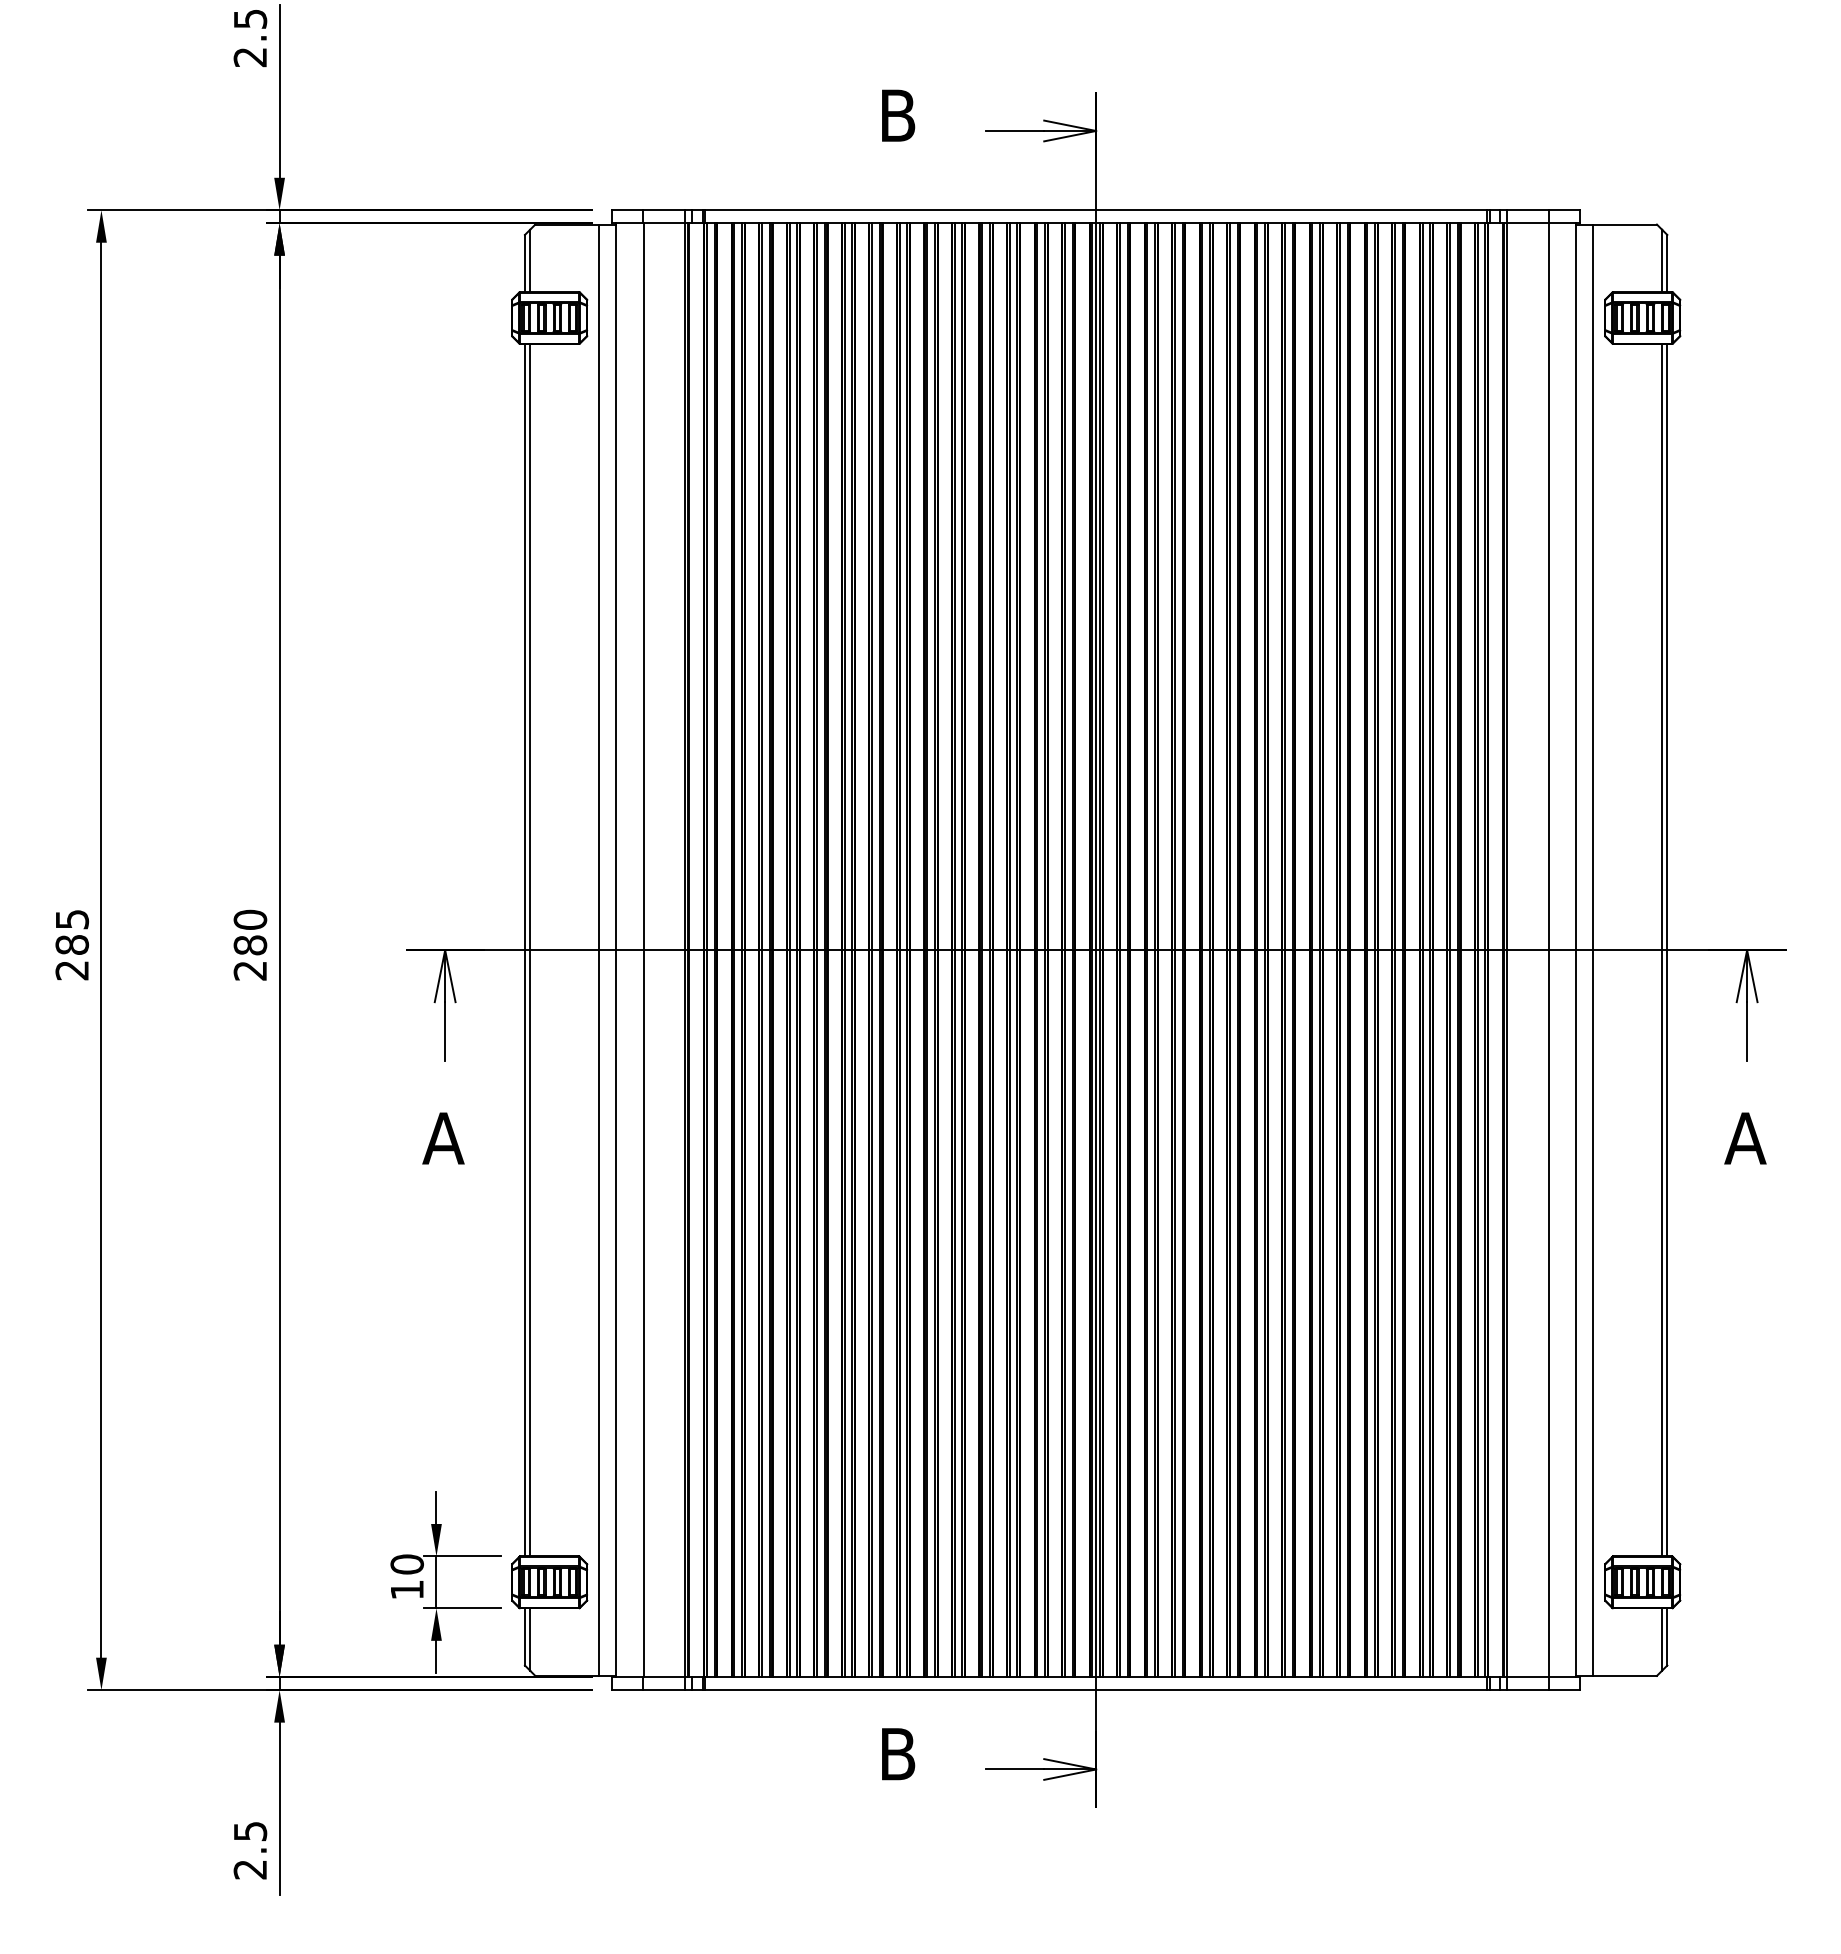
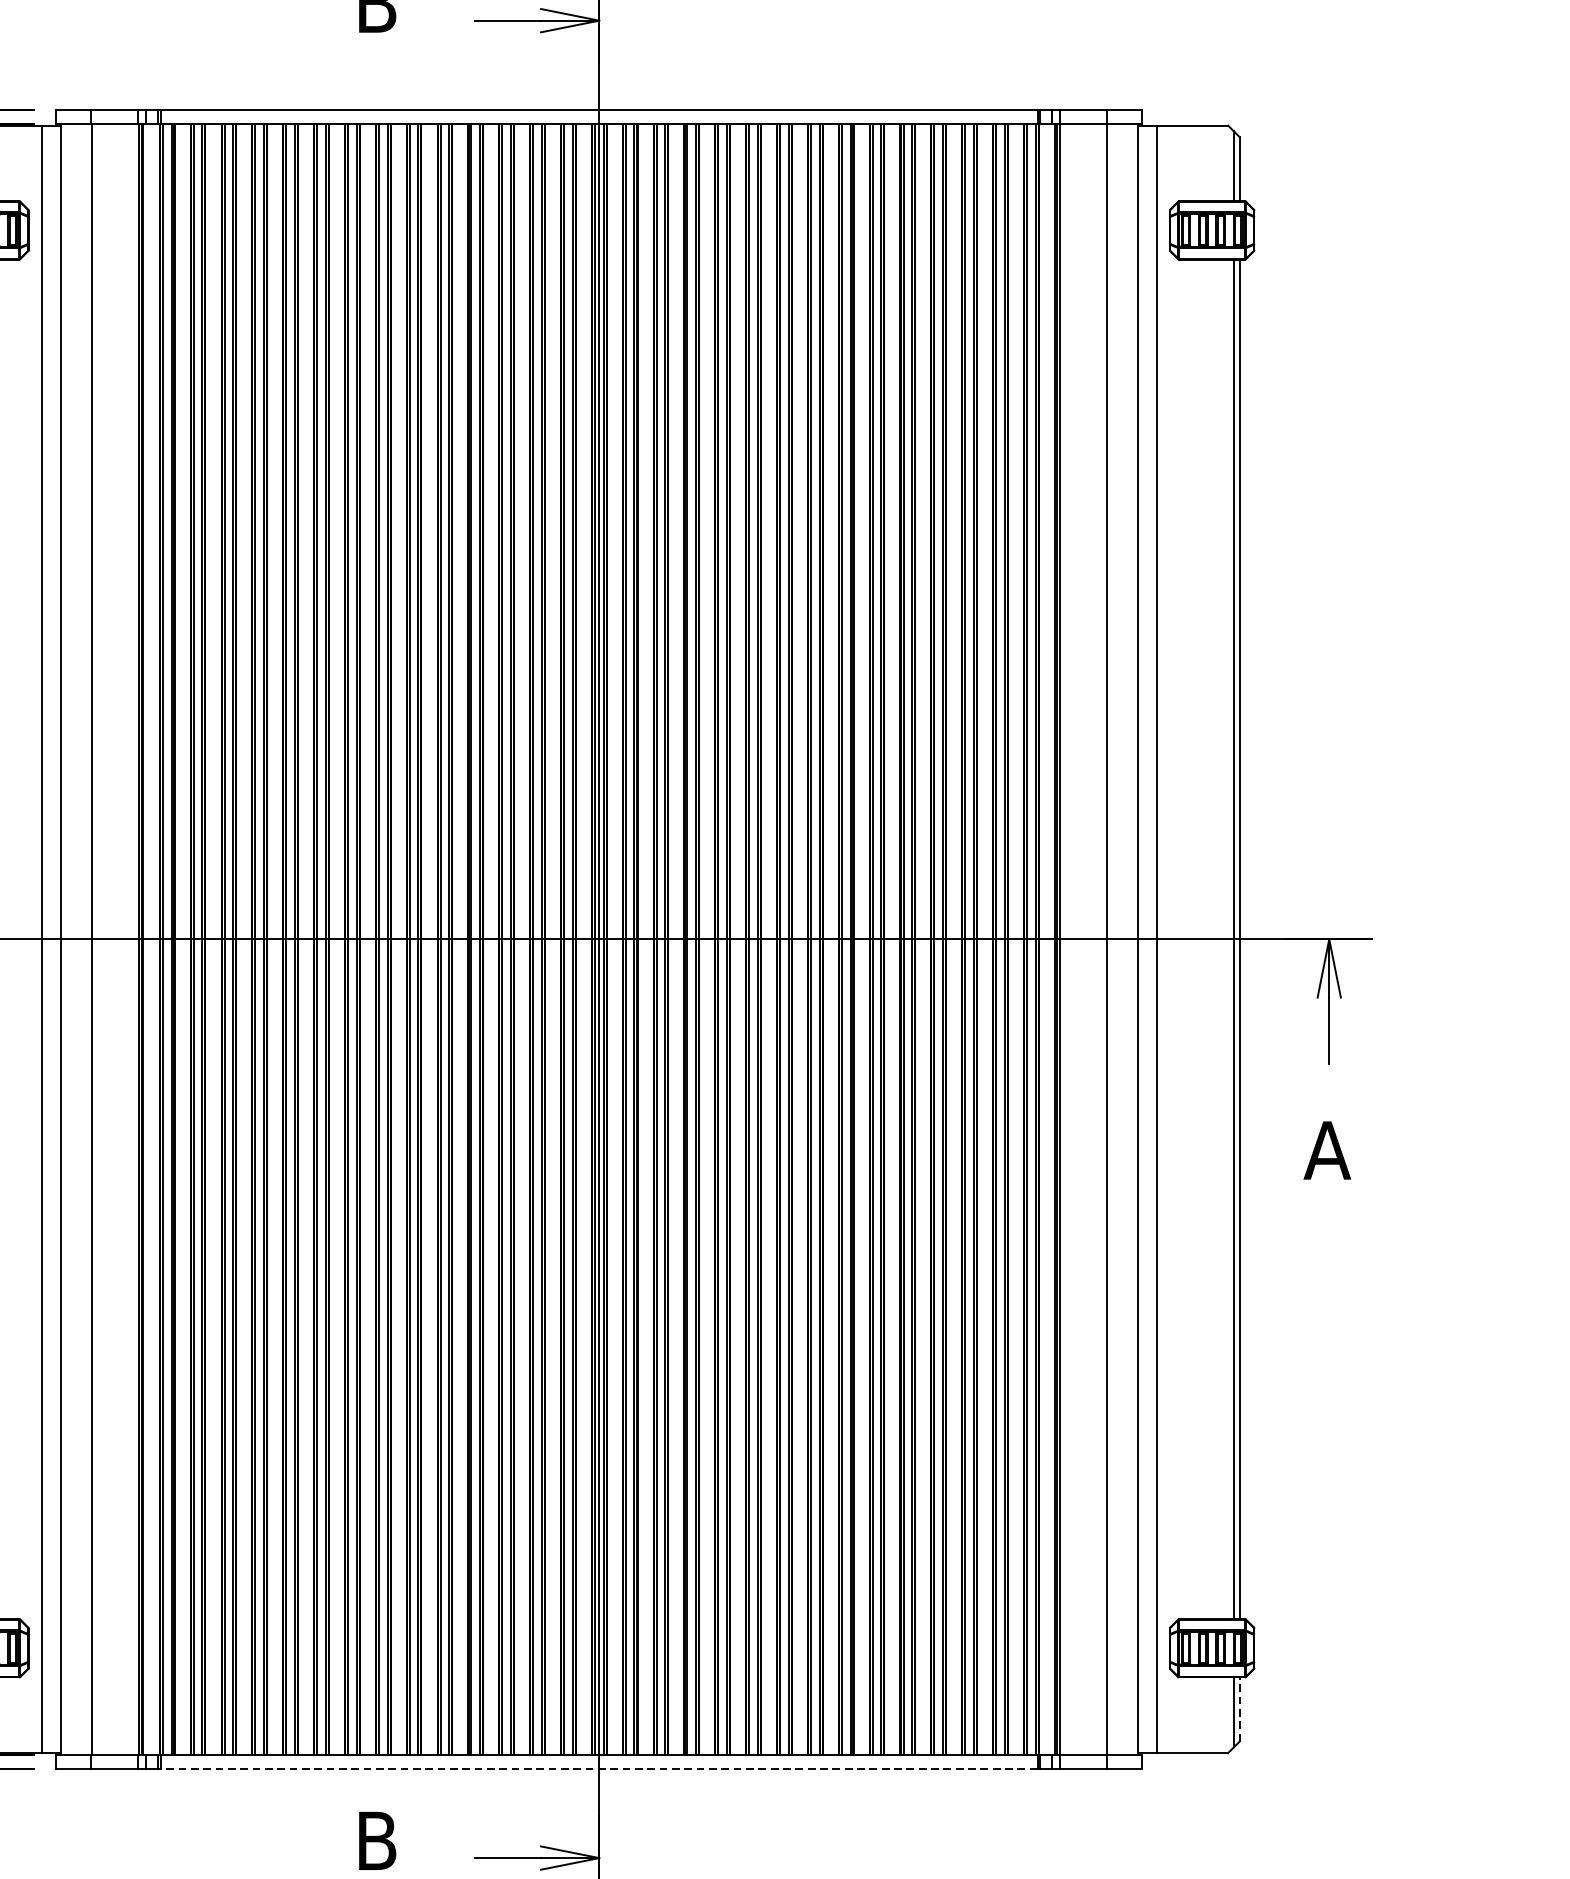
line: (1667, 1636) -> (1239, 1708), solid -> dashed
line: (1096, 1690) -> (599, 1769), solid -> dashed

